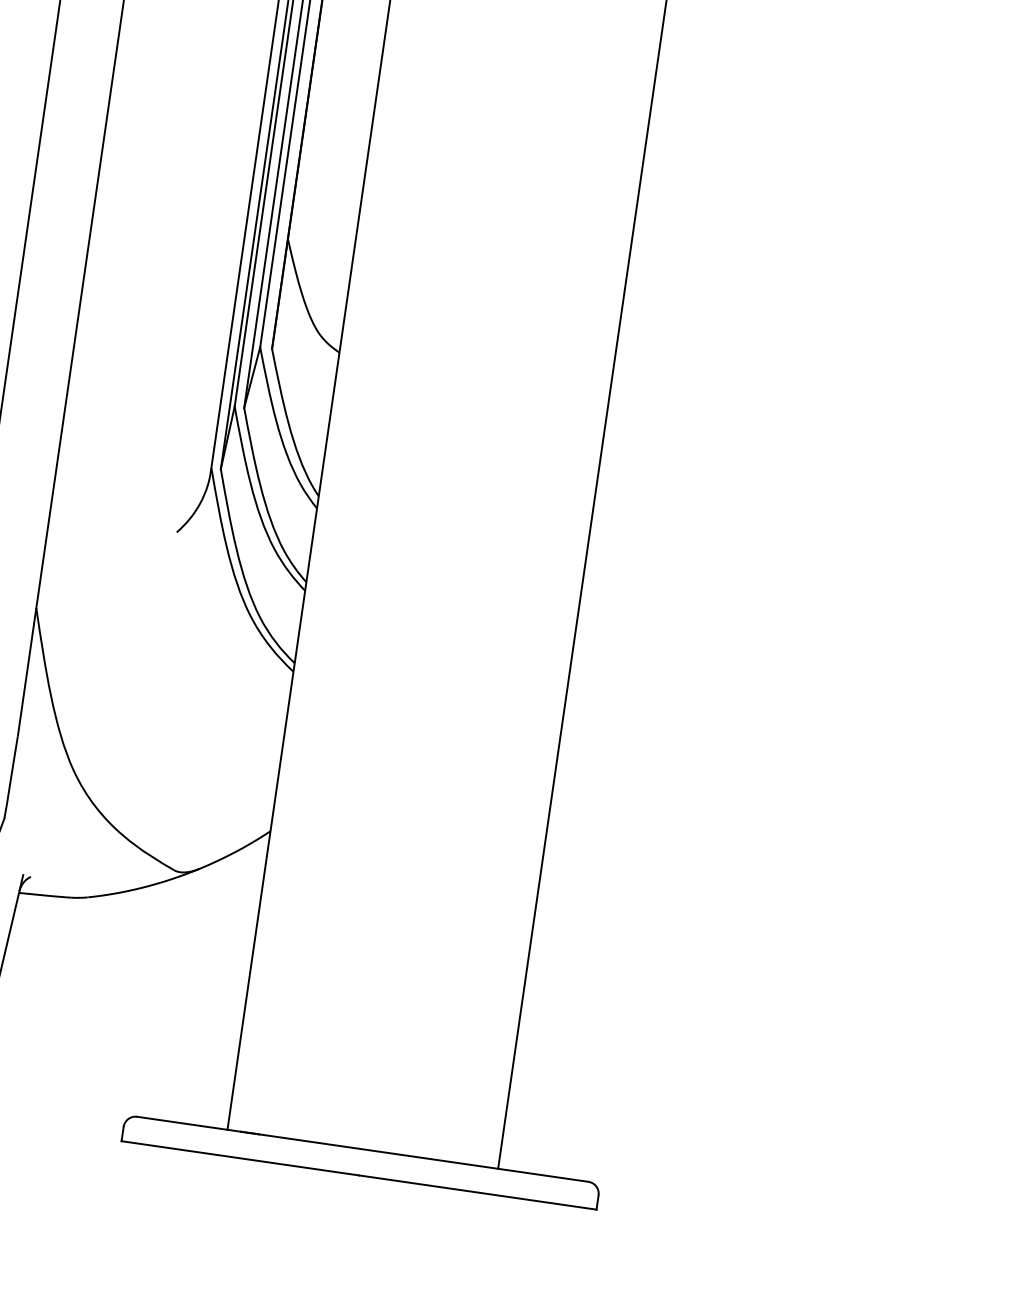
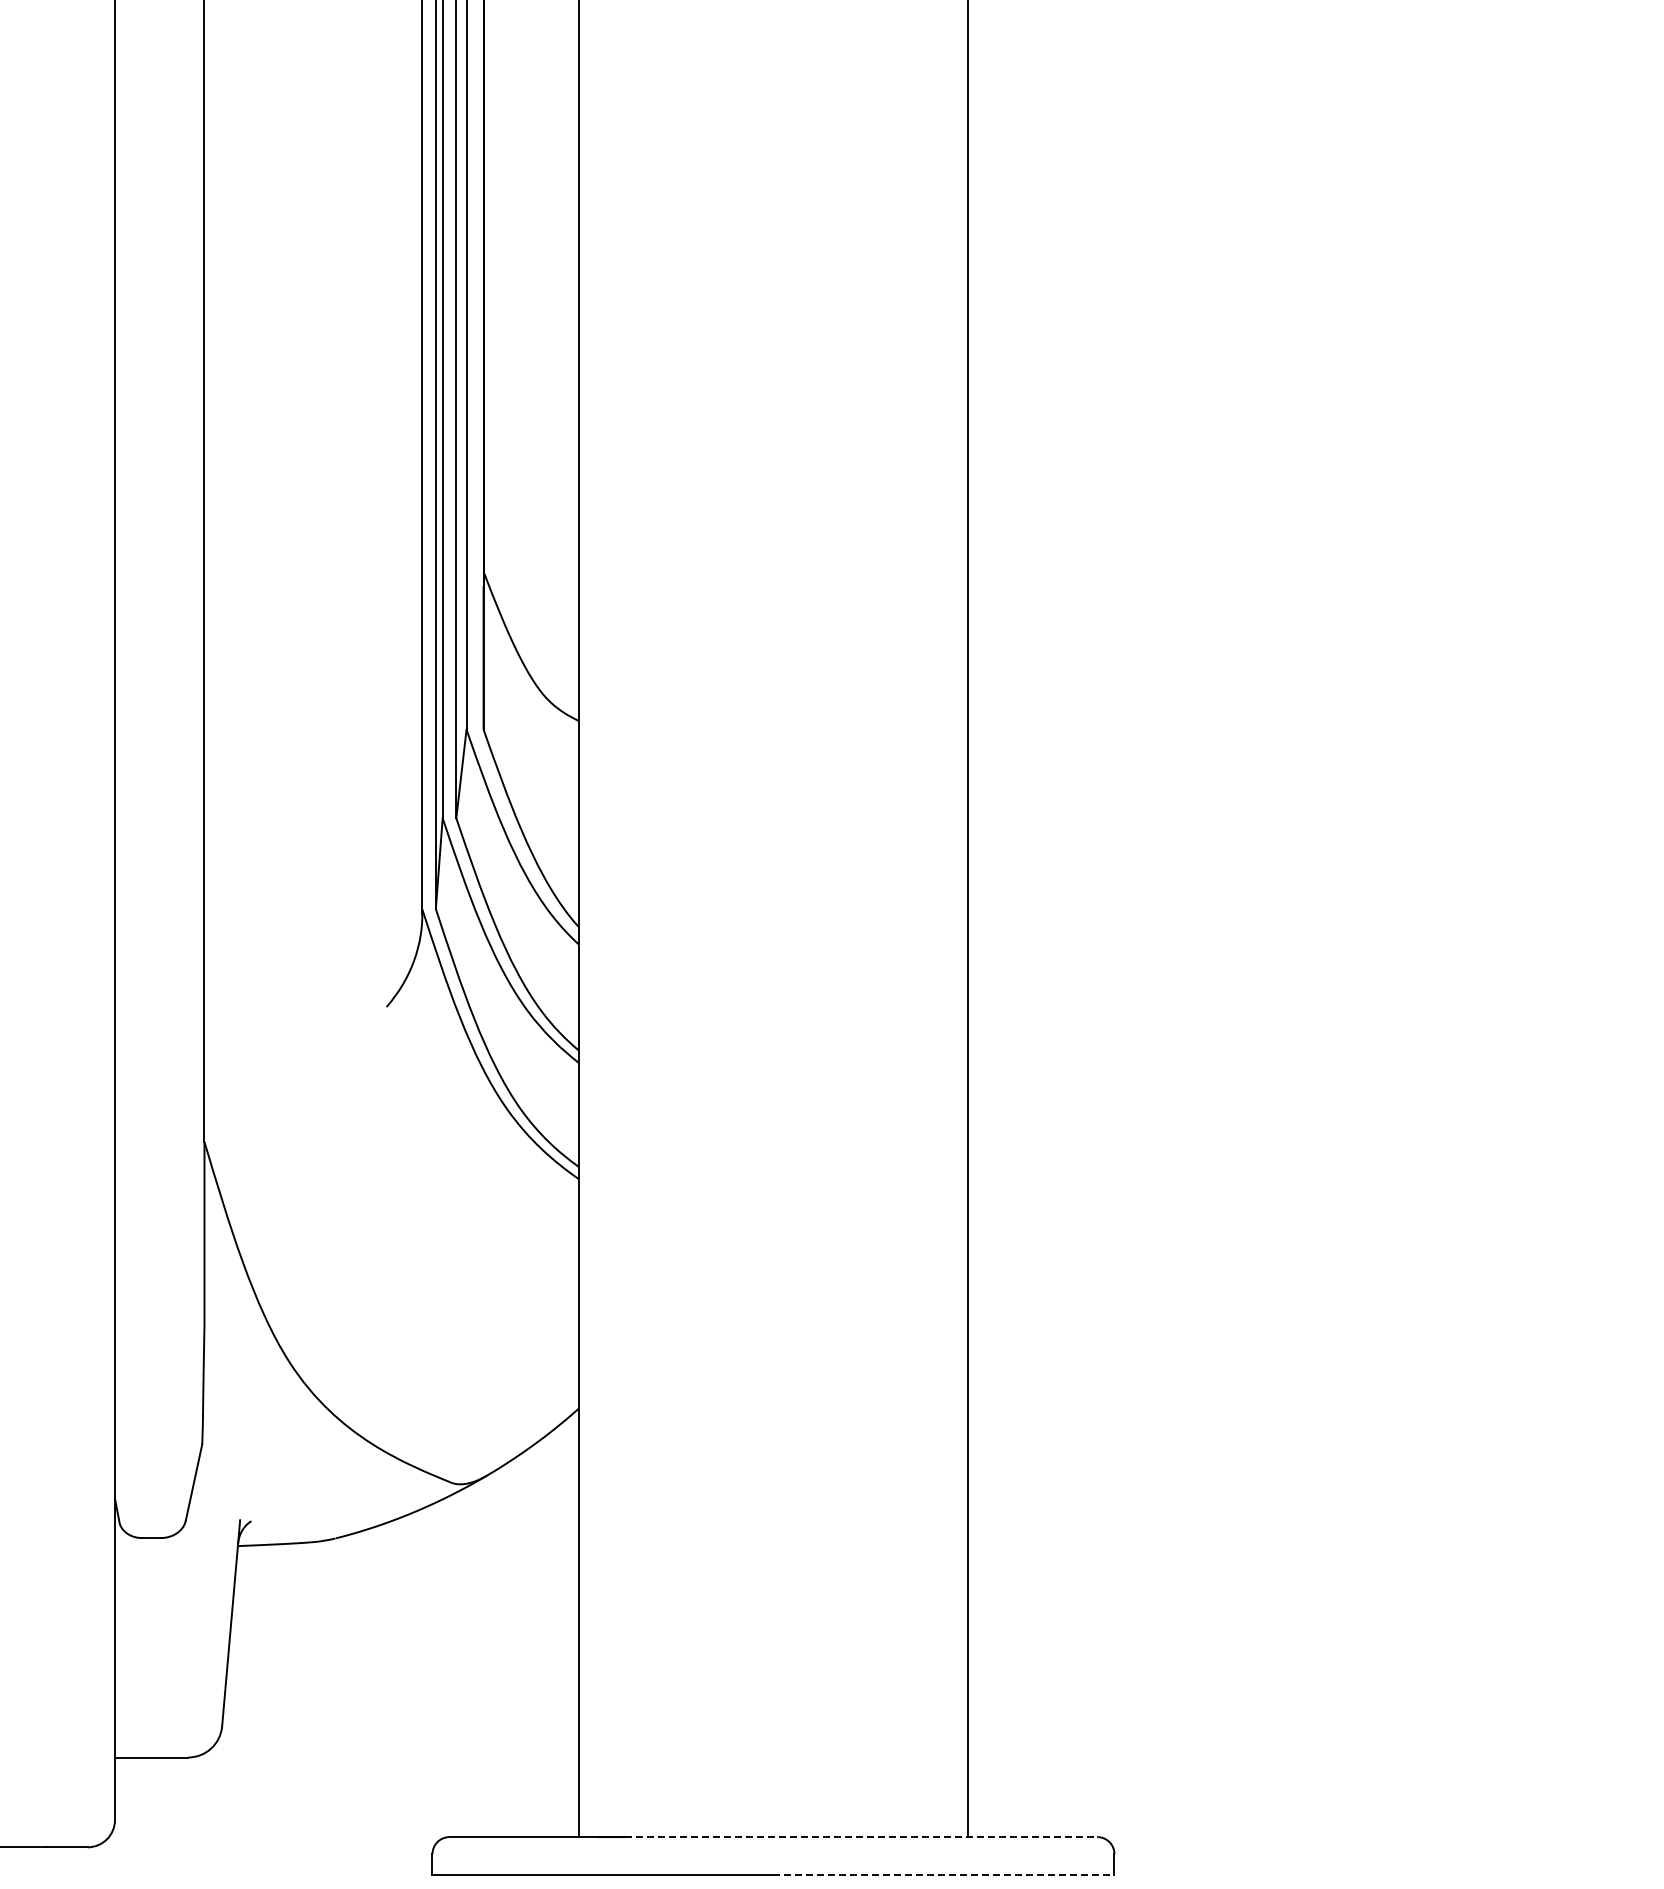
line: (424, 1158) -> (861, 1837), solid -> dashed
line: (478, 1192) -> (944, 1874), solid -> dashed

